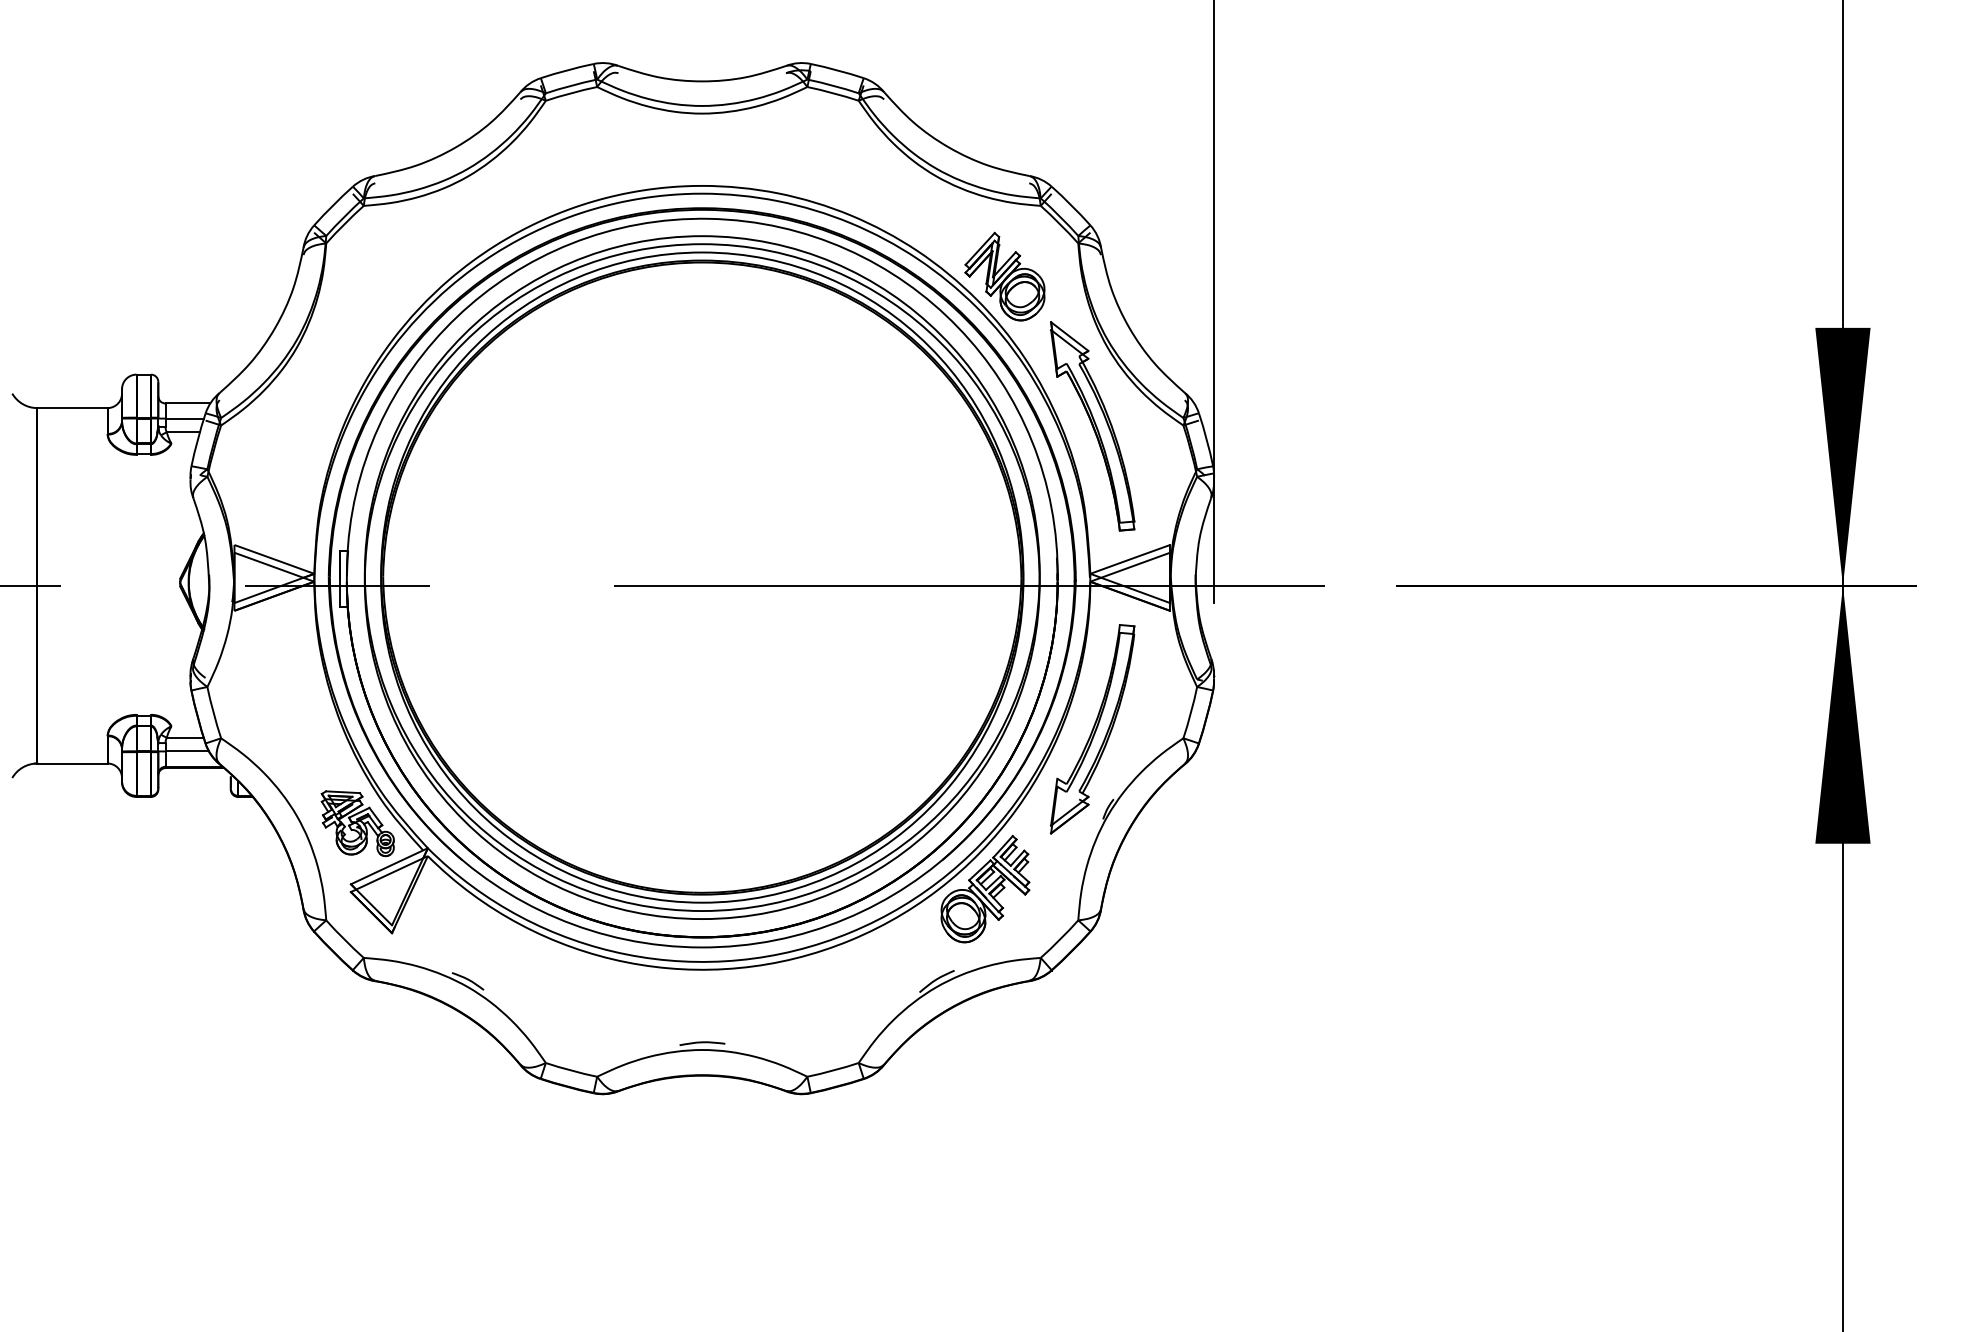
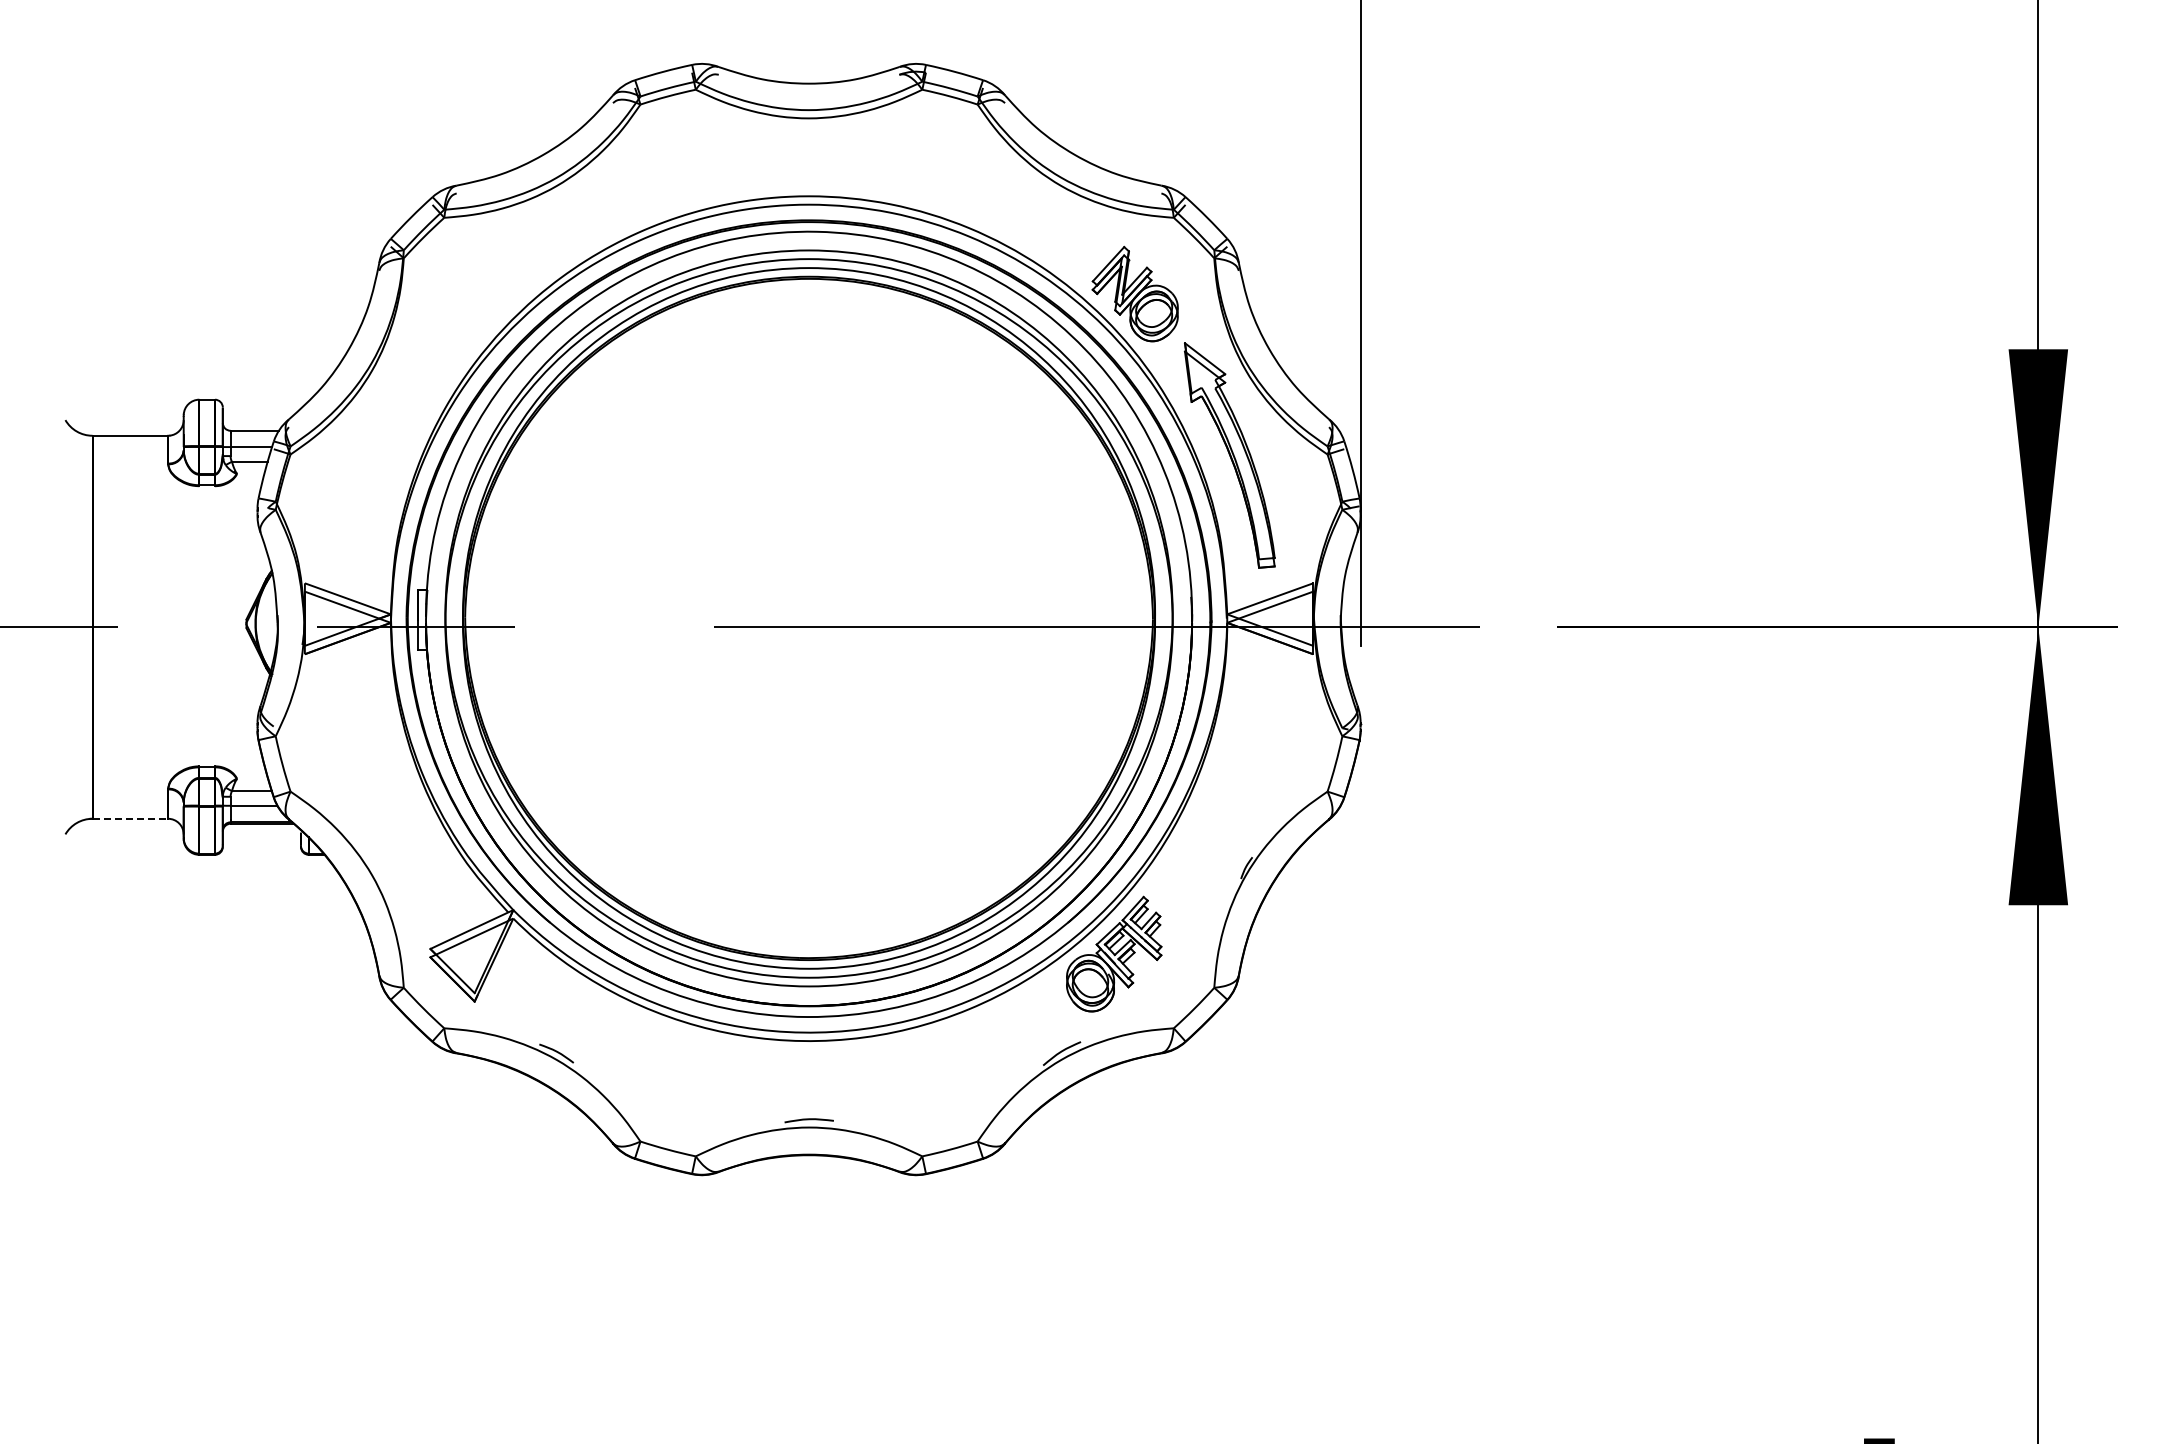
part: (1092, 728) -> (1229, 781), removed
line: (72, 763) -> (130, 818), solid -> dashed
part: (357, 823) -> (437, 883), removed

